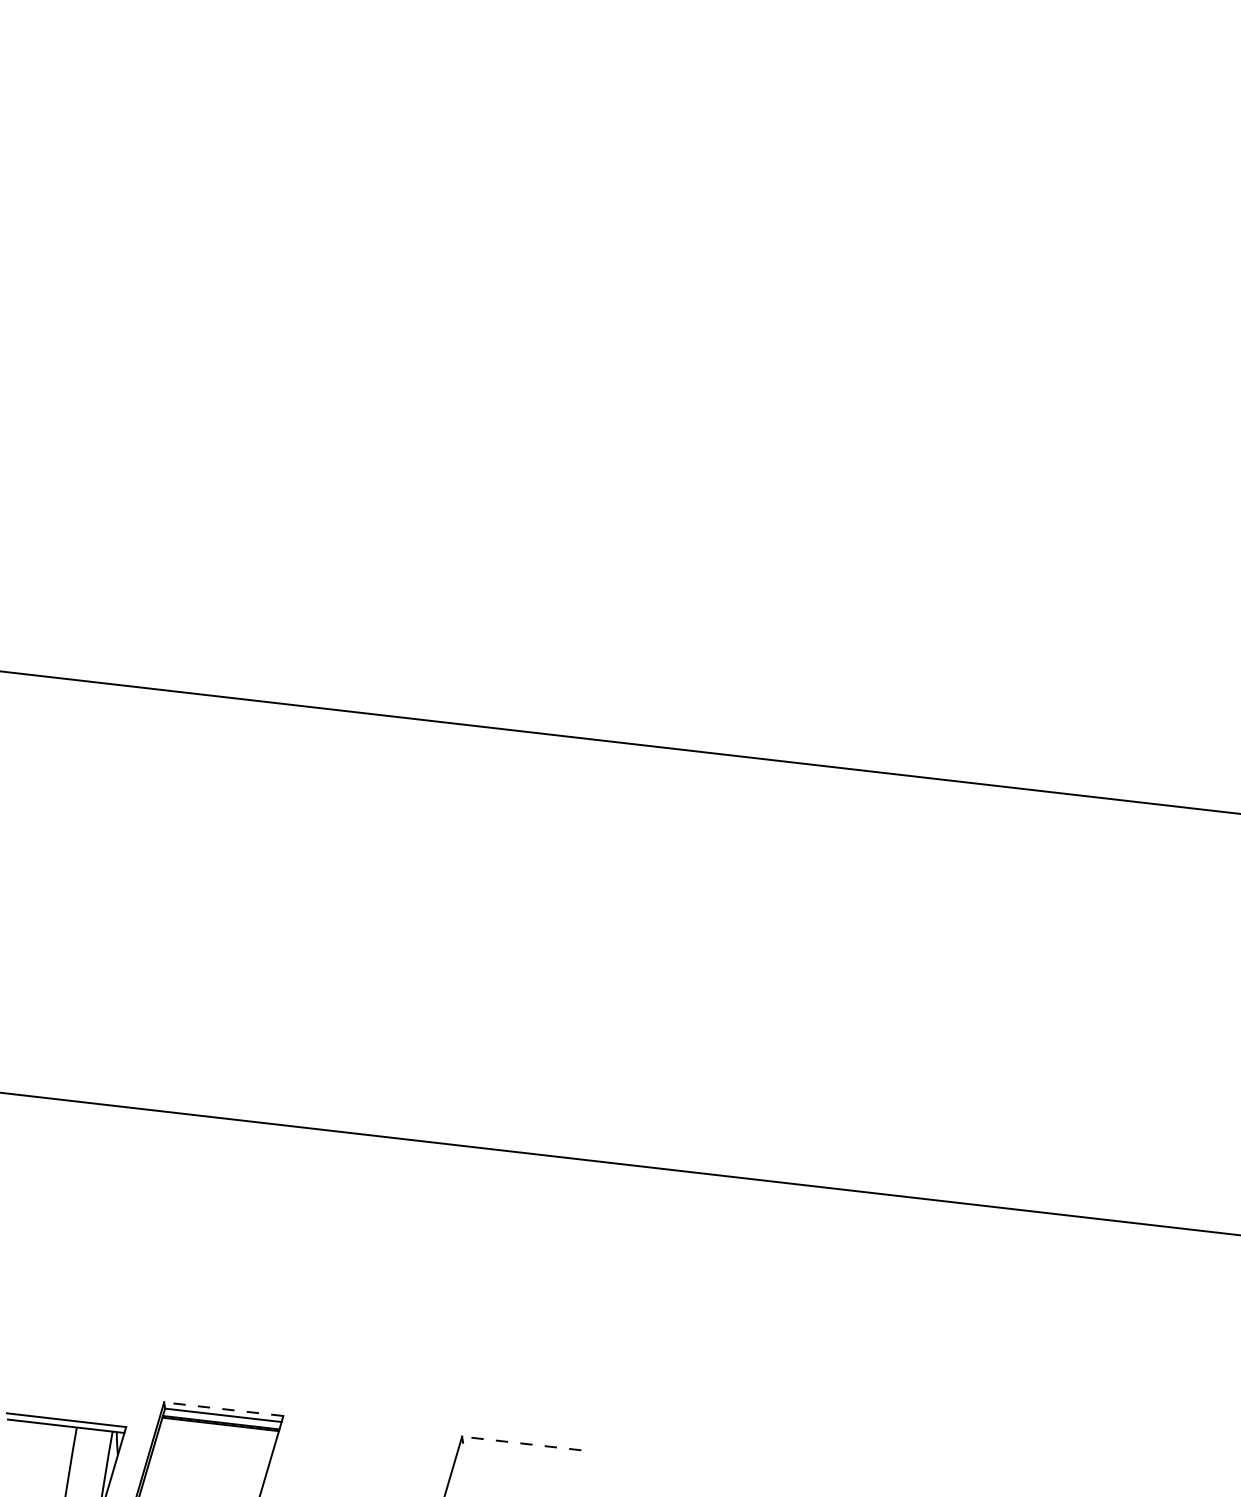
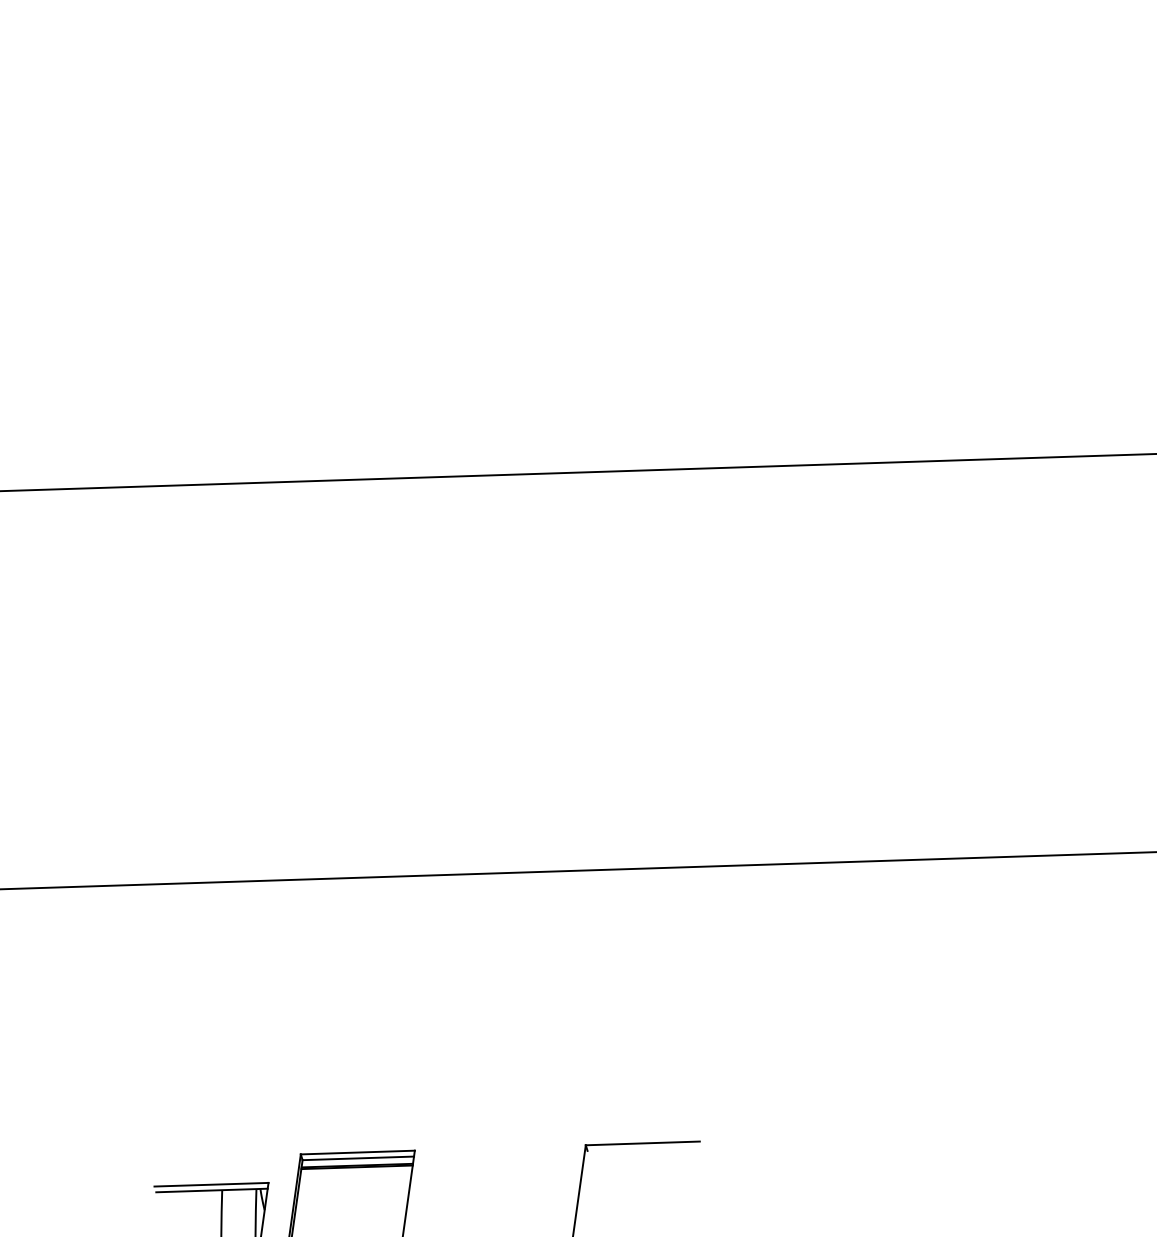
line: (223, 1409) -> (357, 1152), dashed -> solid
line: (521, 1443) -> (642, 1143), dashed -> solid

